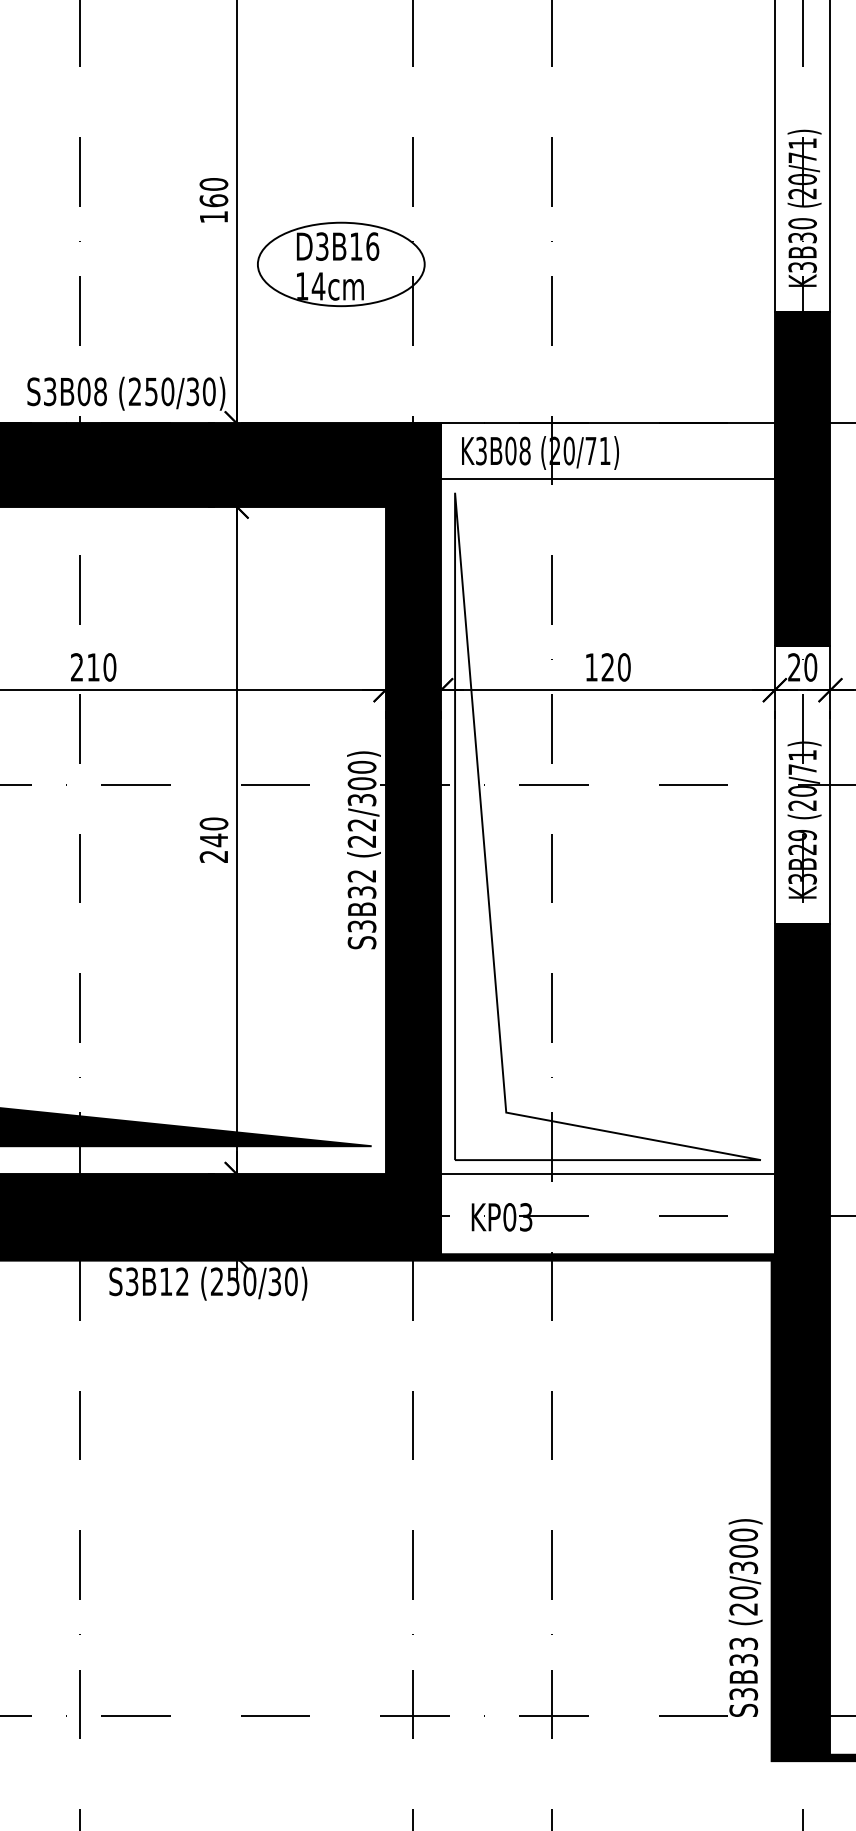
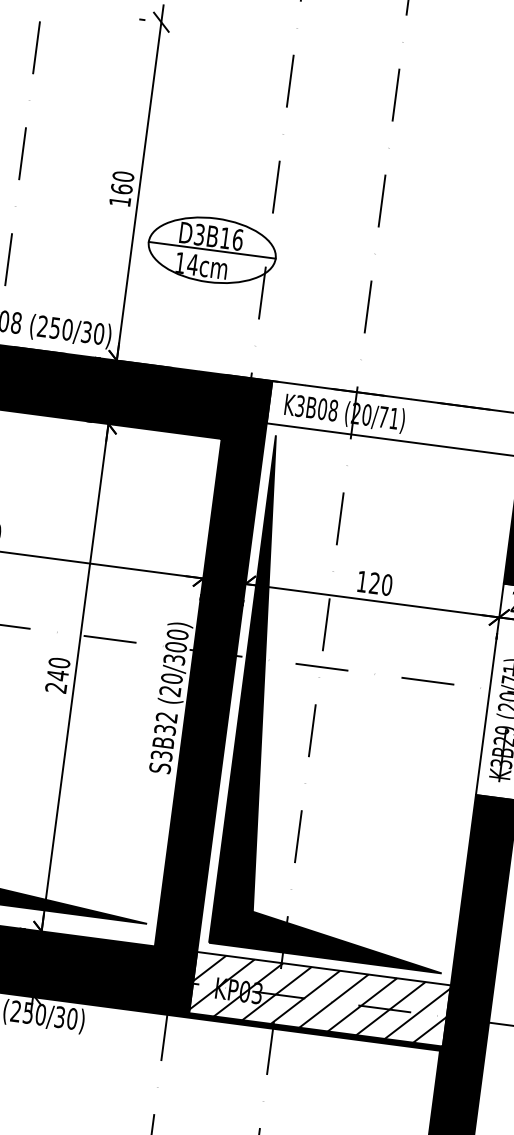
line: (340, 264) -> (211, 250), added
text: (361, 824) -> (171, 678), (22/300) -> (20/300)
fill: (607, 826) -> (358, 704), added
hatch: (607, 1215) -> (319, 1000), added

